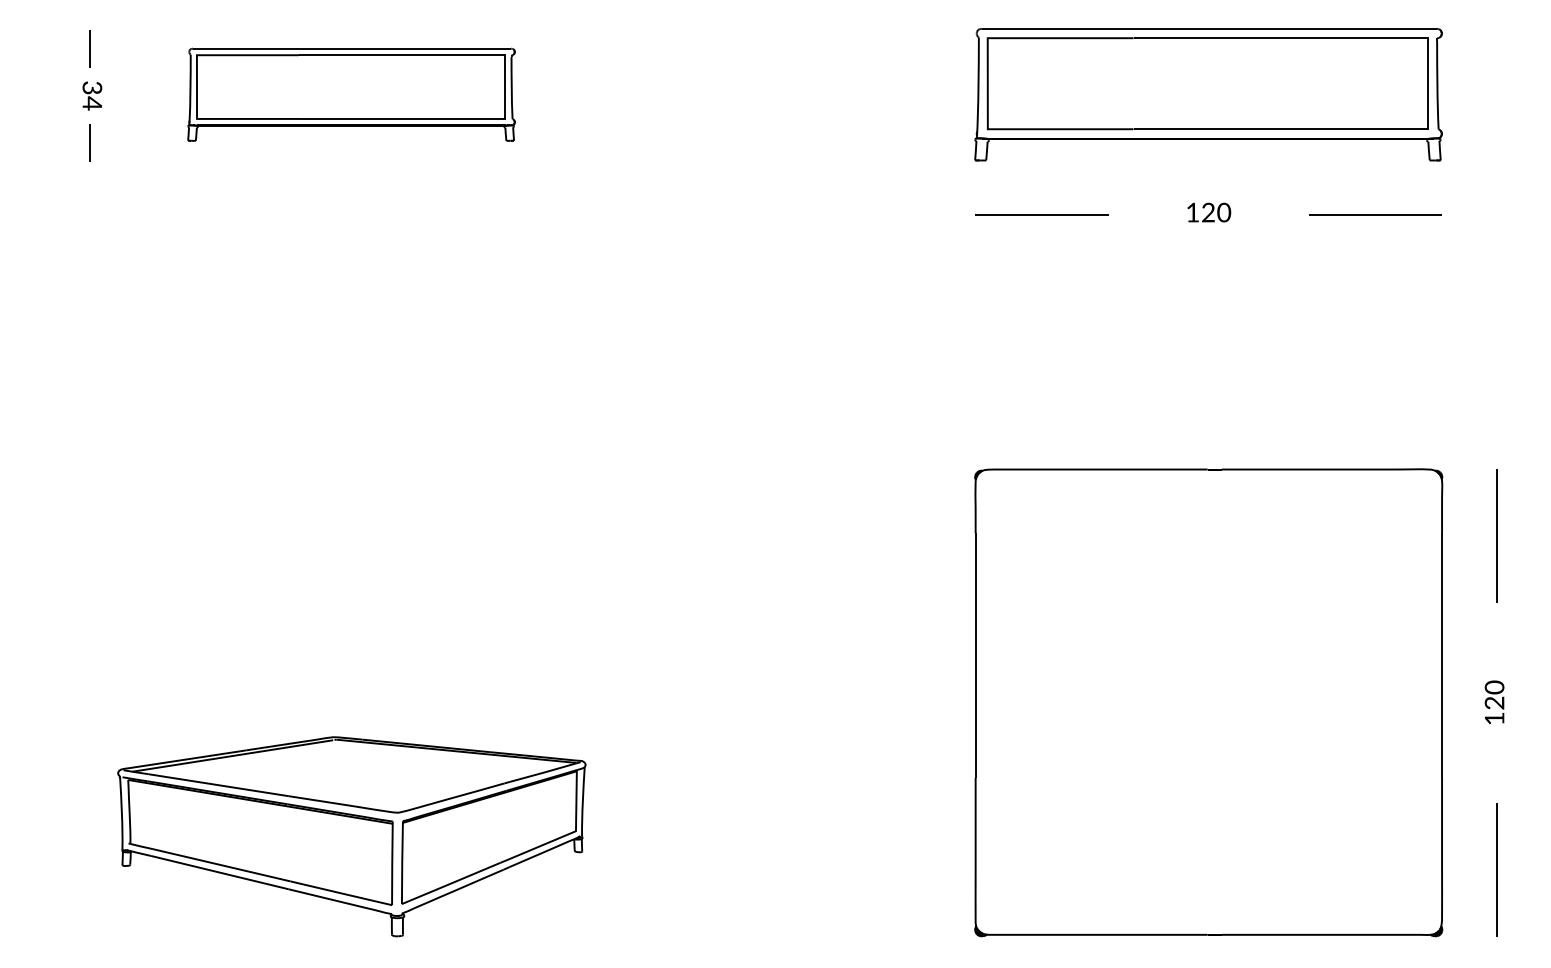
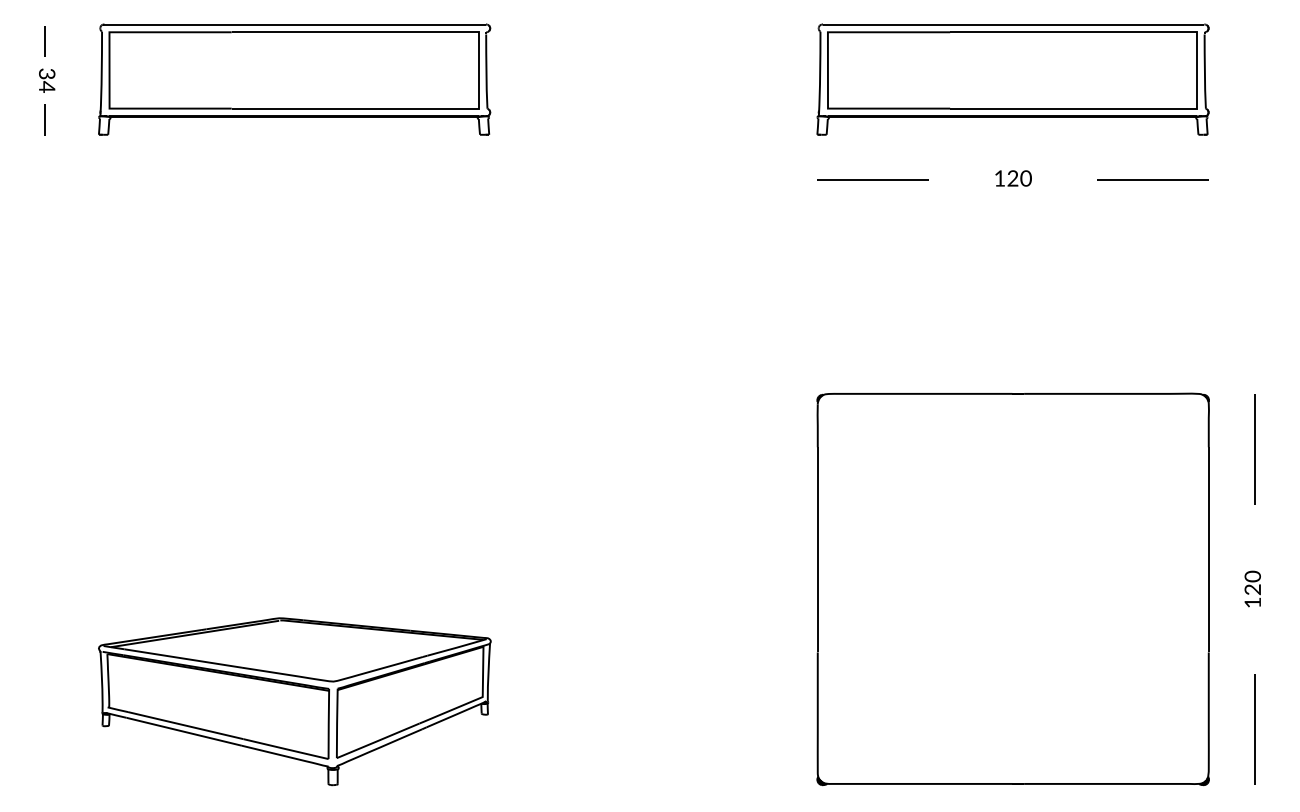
part: (351, 94) -> (294, 79), size x1.43
part: (92, 95) -> (47, 80), moved

